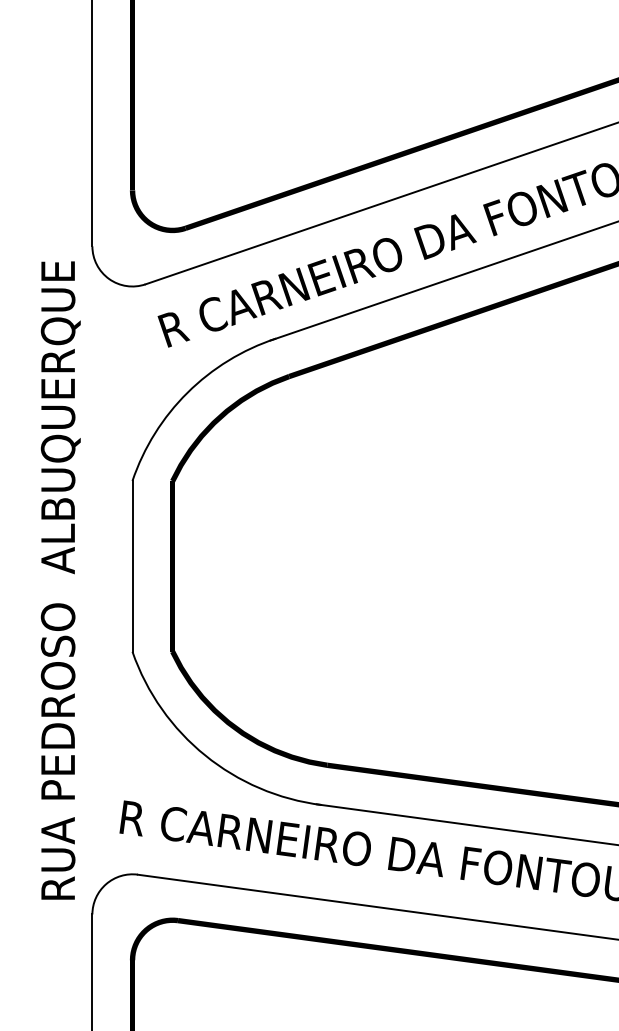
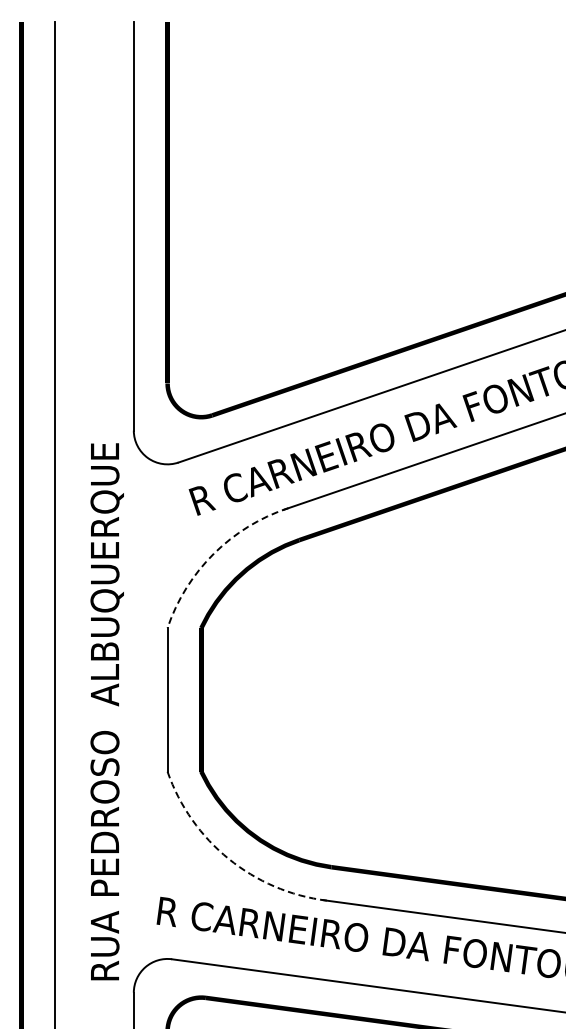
arc: (187, 392) -> (213, 553), solid -> dashed
arc: (204, 754) -> (228, 858), solid -> dashed

